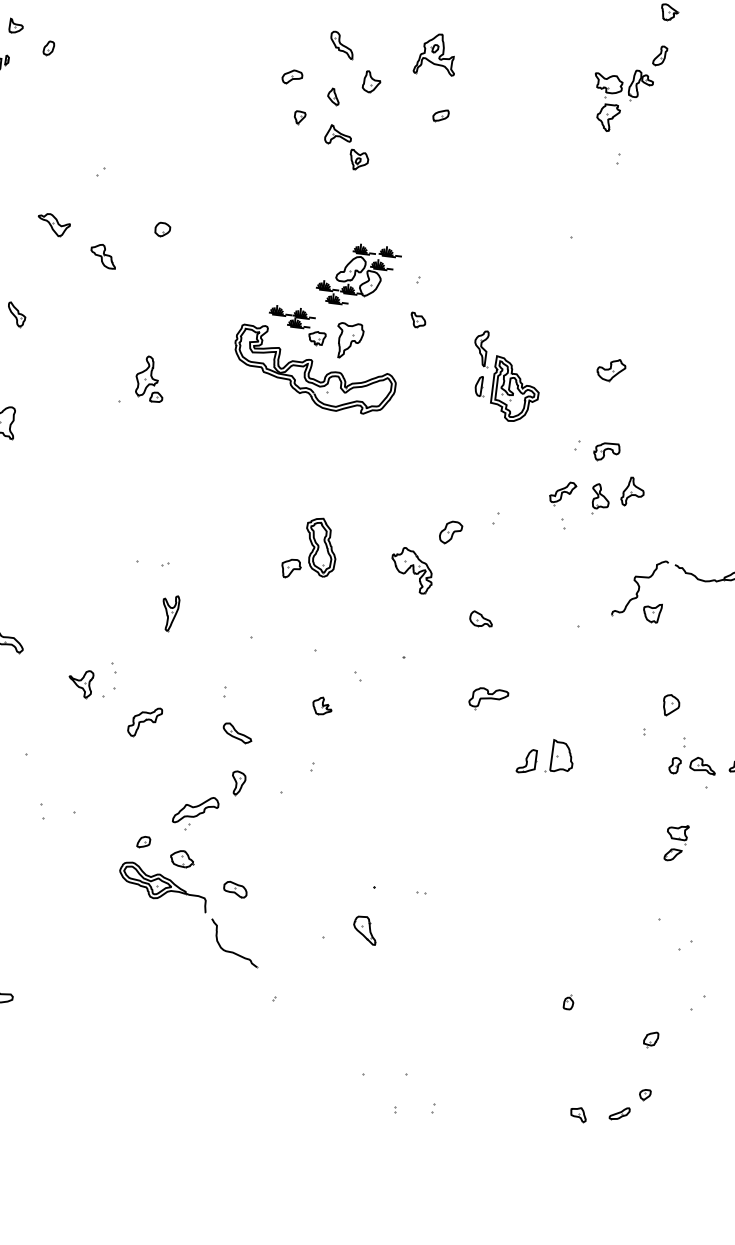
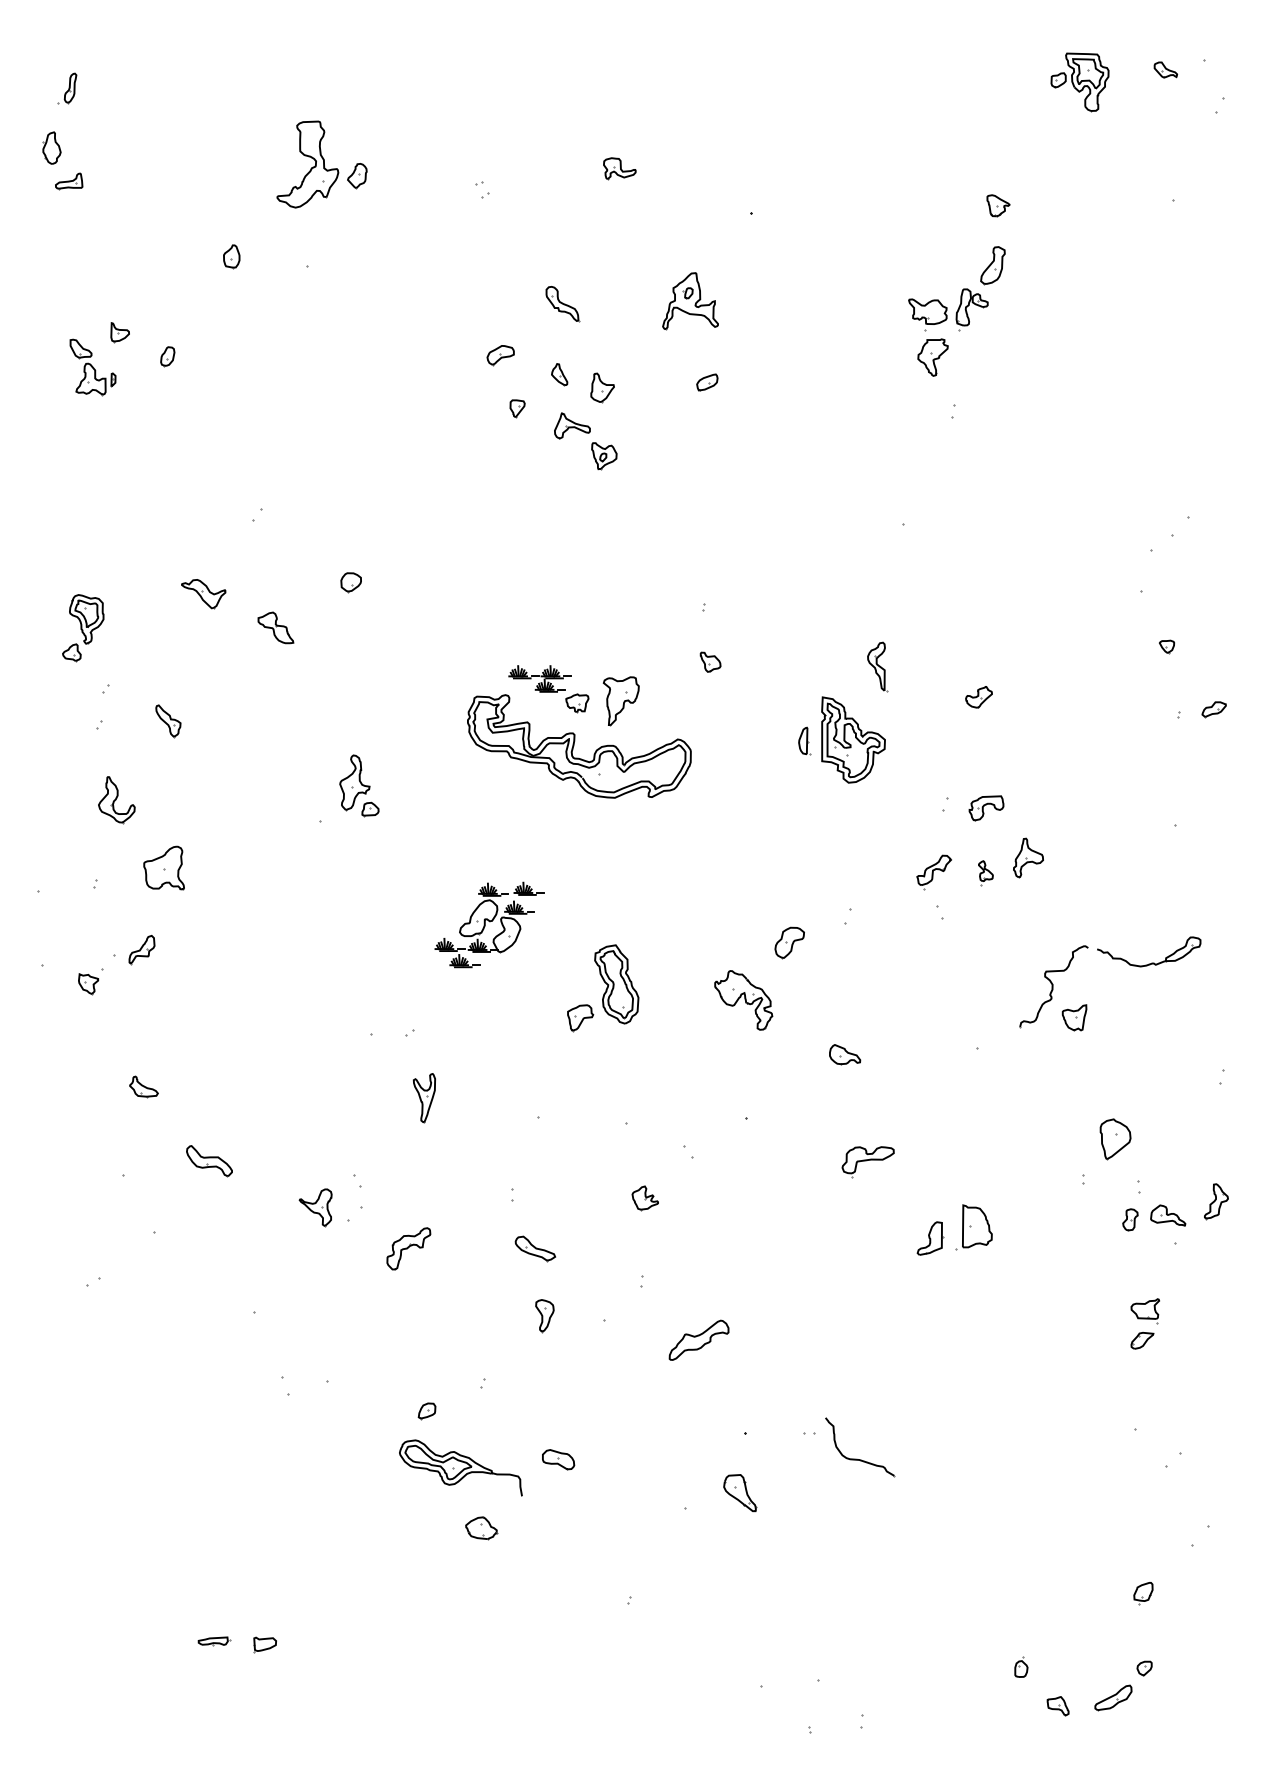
part: (659, 55) -> (992, 265), size x1.4
part: (371, 81) -> (602, 387), moved
part: (358, 274) -> (489, 924), moved
part: (481, 348) -> (877, 666), moved
part: (610, 370) -> (978, 697), size x0.7
part: (600, 499) -> (985, 873), size x0.6
part: (670, 705) -> (1114, 1139), size x1.4
part: (195, 809) -> (698, 1339), moved
part: (182, 859) -> (481, 1528), moved
part: (231, 951) -> (857, 1458), moved
part: (568, 1001) -> (1021, 1666), moved
part: (619, 1113) -> (1113, 1698), size x1.4

